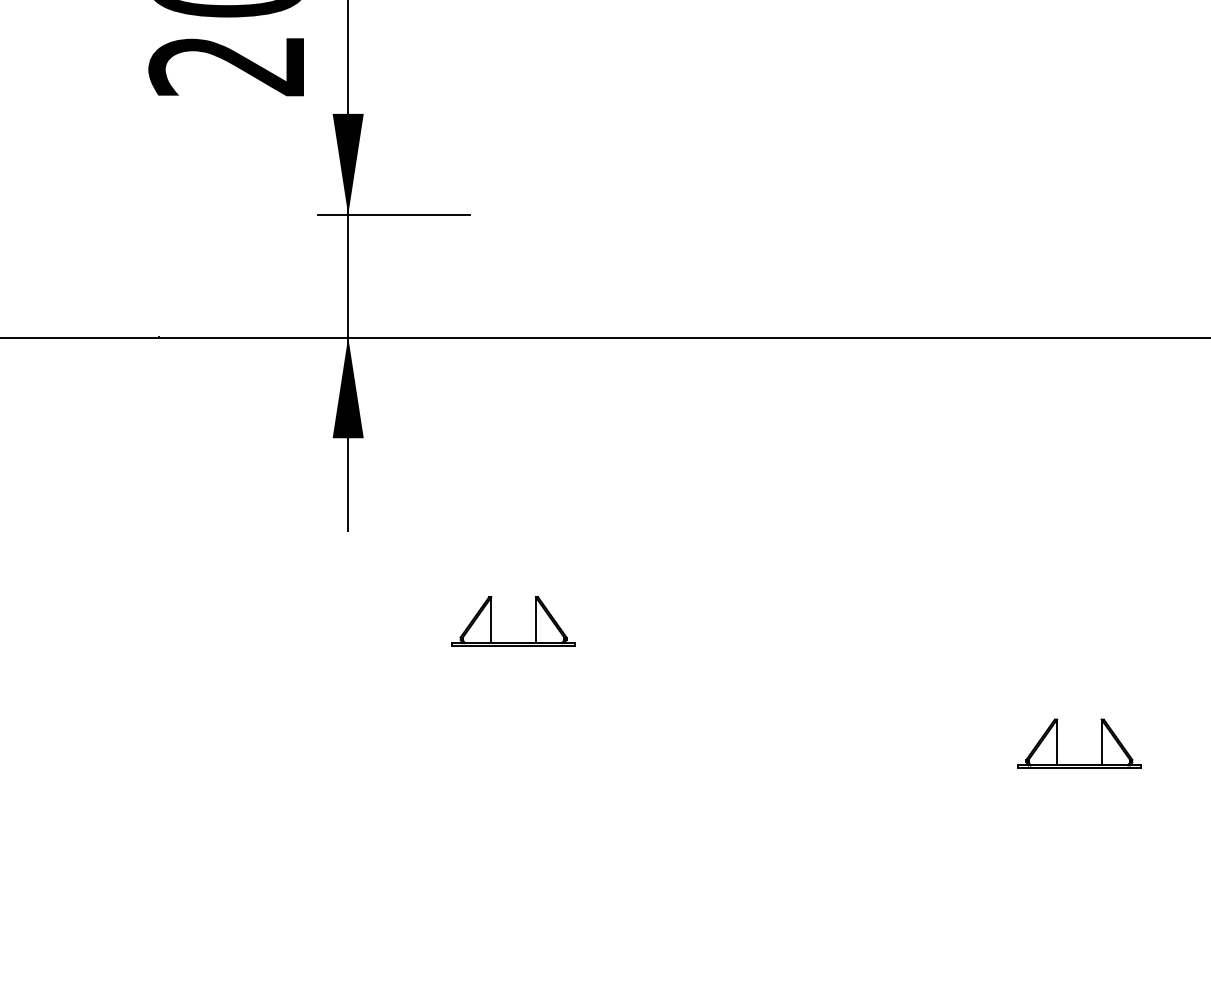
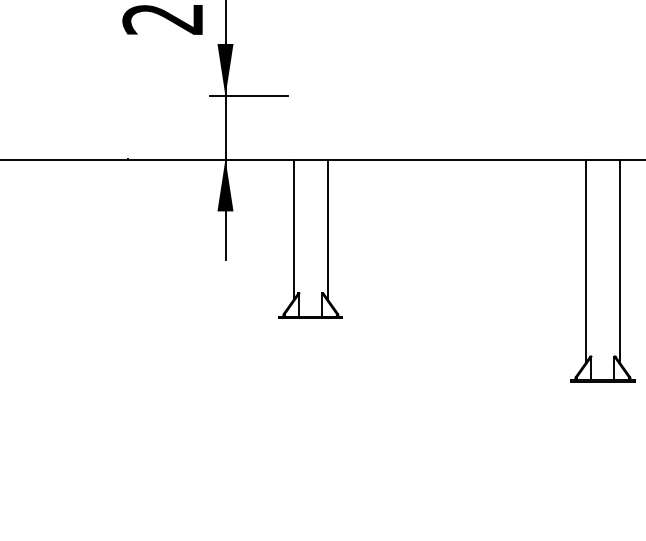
line: (479, 473) -> (293, 229), added
line: (545, 473) -> (327, 229), added
line: (1045, 533) -> (585, 260), added
line: (1111, 533) -> (619, 260), added

